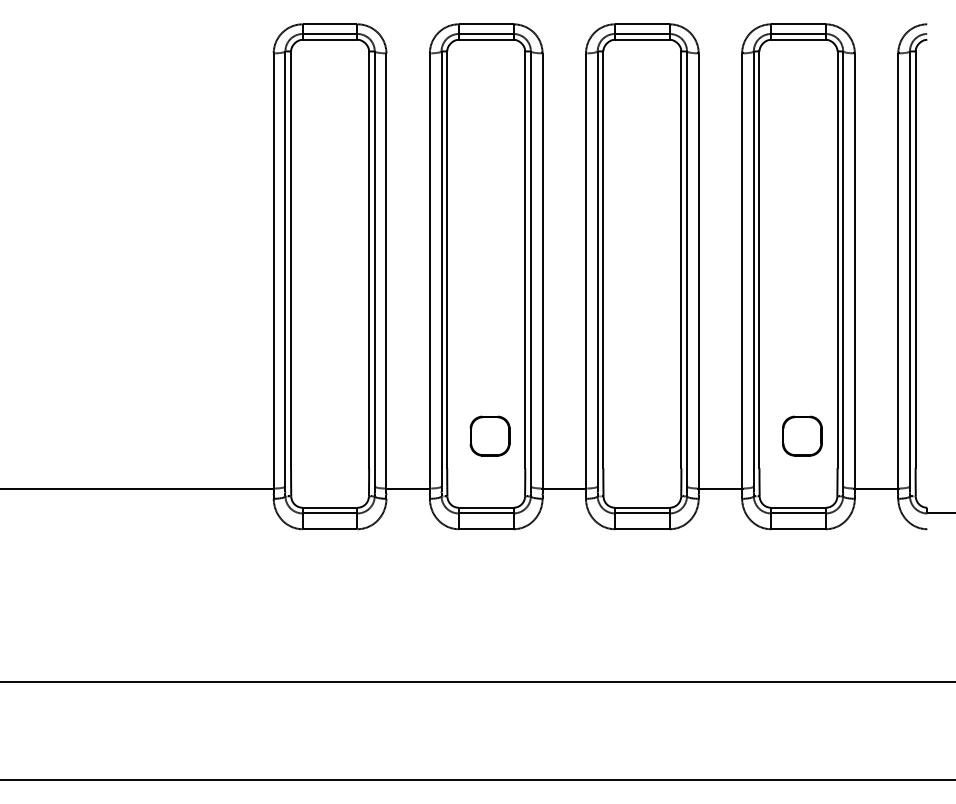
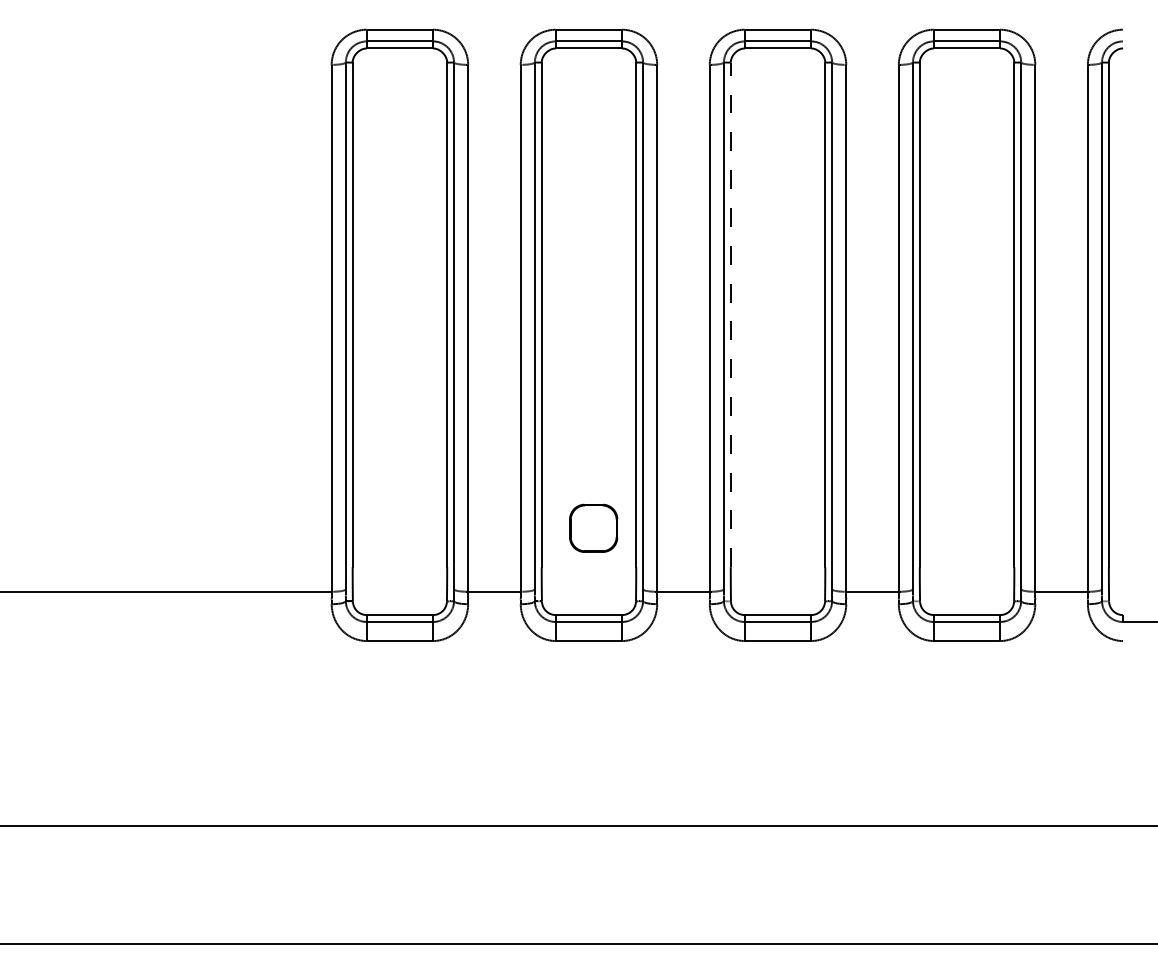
line: (603, 259) -> (730, 314), solid -> dashed
part: (802, 435) -> (971, 527), removed

